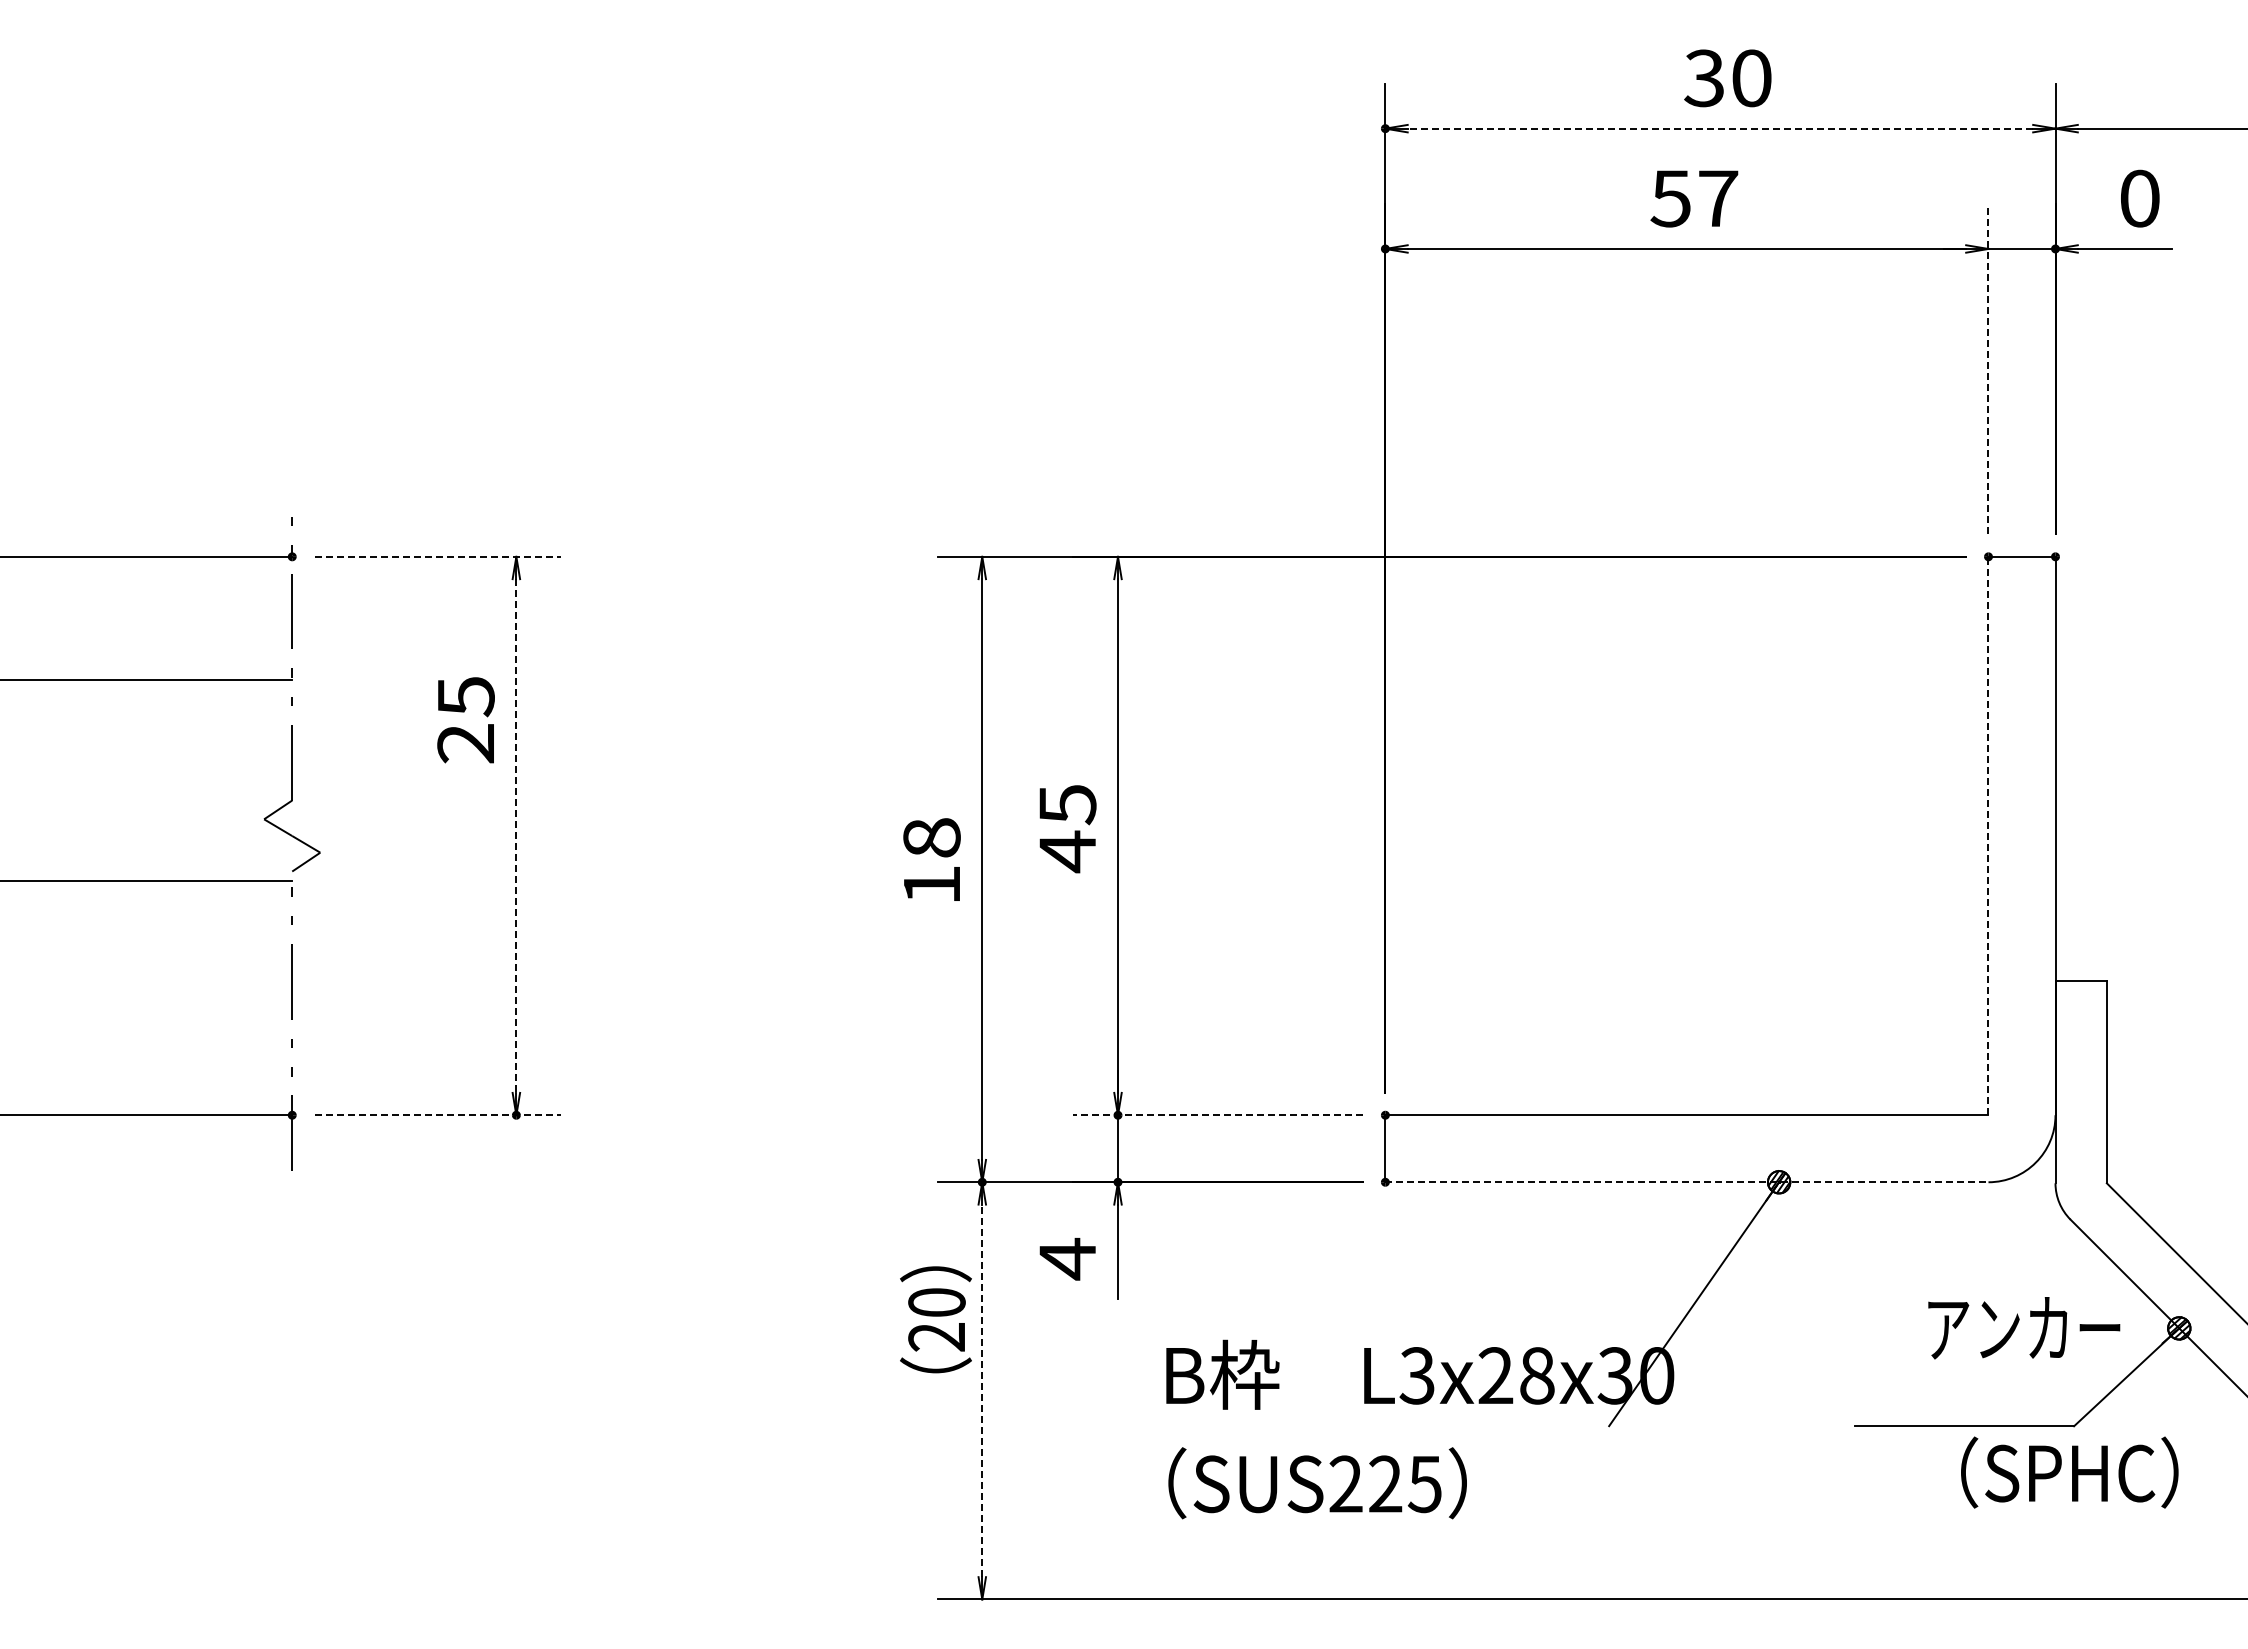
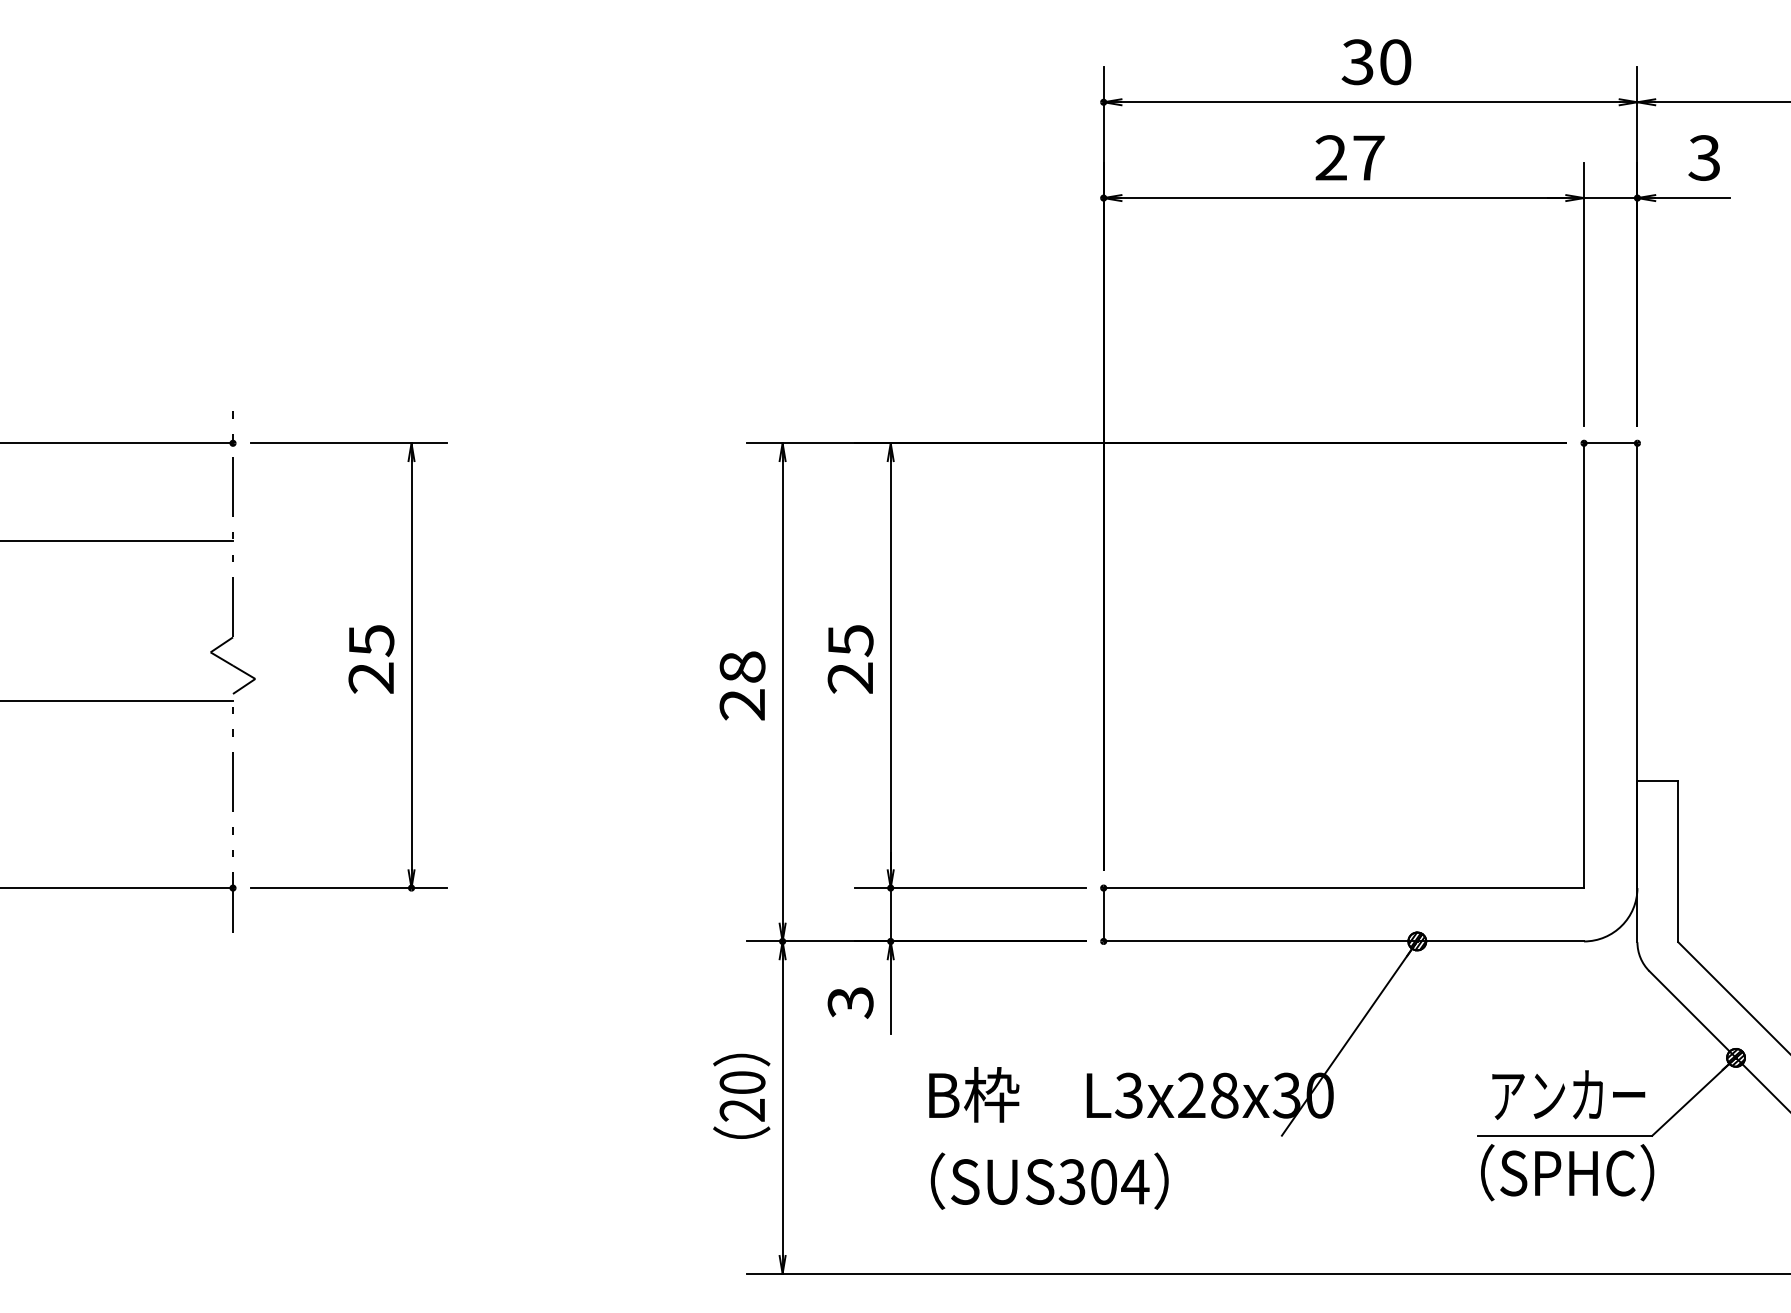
line: (1720, 128) -> (1370, 102), dashed -> solid
text: (1670, 198) -> (1330, 157), 57 -> 27
text: (2139, 198) -> (1704, 157), 0 -> 3
line: (1988, 368) -> (1584, 293), dashed -> solid
line: (438, 556) -> (349, 443), dashed -> solid
text: (465, 720) -> (371, 659), moved
line: (1988, 835) -> (1584, 665), dashed -> solid
line: (516, 836) -> (411, 666), dashed -> solid
text: (1066, 851) -> (849, 678), 45 -> 25
text: (931, 884) -> (742, 704), 18 -> 28
line: (438, 1115) -> (349, 888), dashed -> solid
line: (1218, 1115) -> (970, 888), dashed -> solid
line: (1686, 1182) -> (1343, 941), dashed -> solid
text: (1067, 1258) -> (850, 1002), 4 -> 3
text: (935, 1319) -> (741, 1096), moved
text: (2024, 1328) -> (1568, 1095), moved
line: (982, 1390) -> (782, 1107), dashed -> solid
text: (2069, 1472) -> (1567, 1172), moved
text: (1385, 1484) -> (1103, 1182), SUS225 -> SUS304

